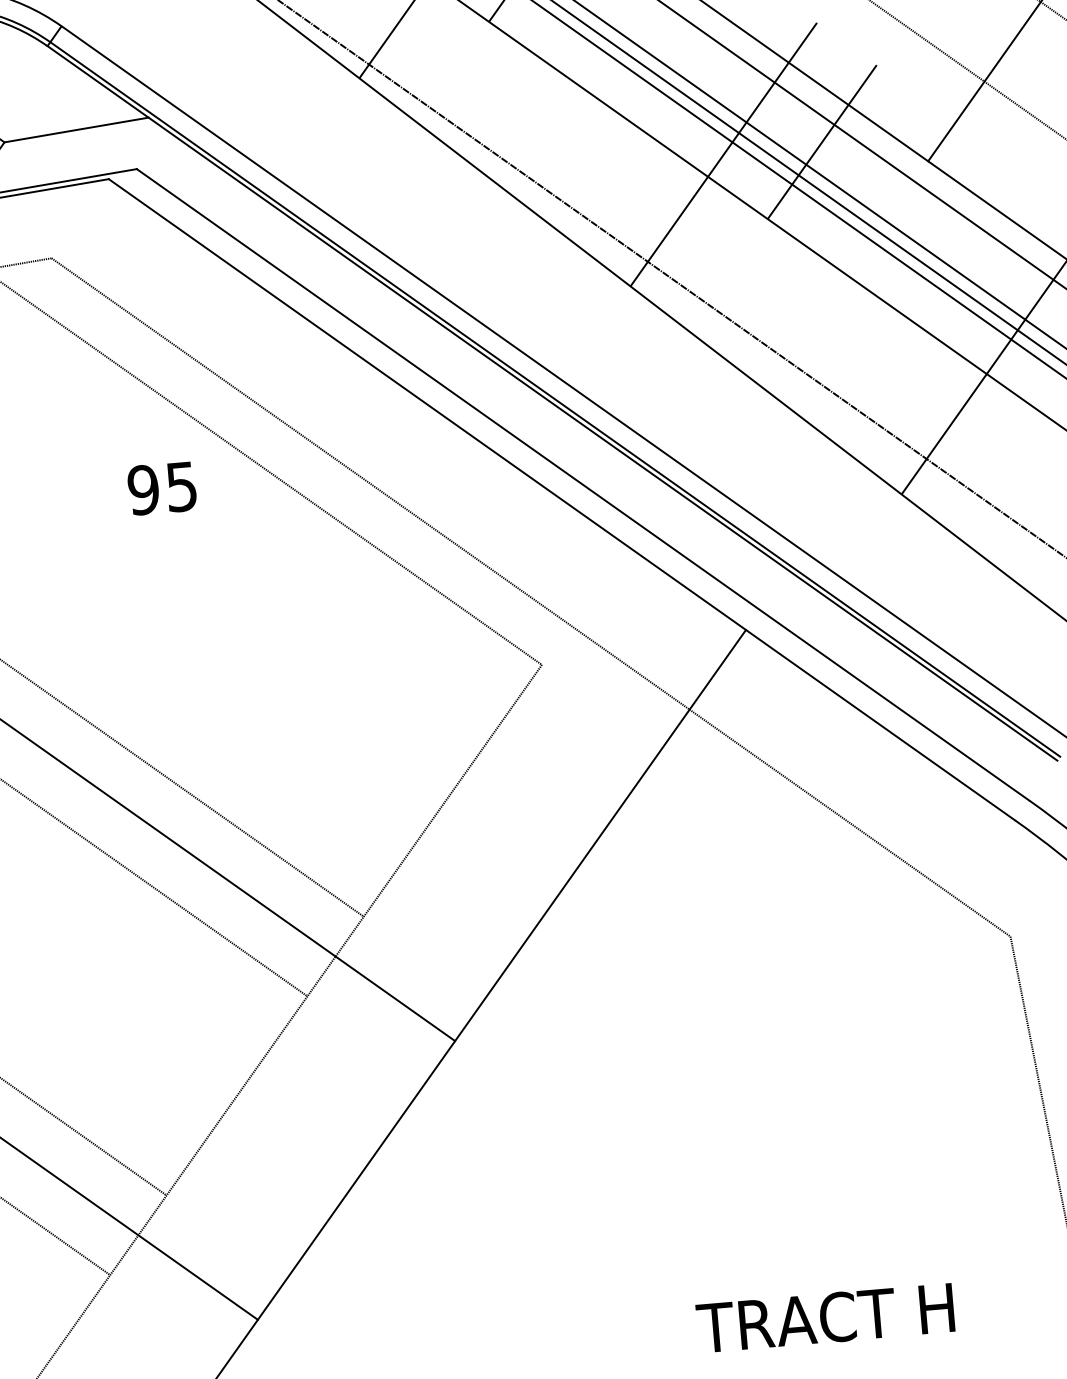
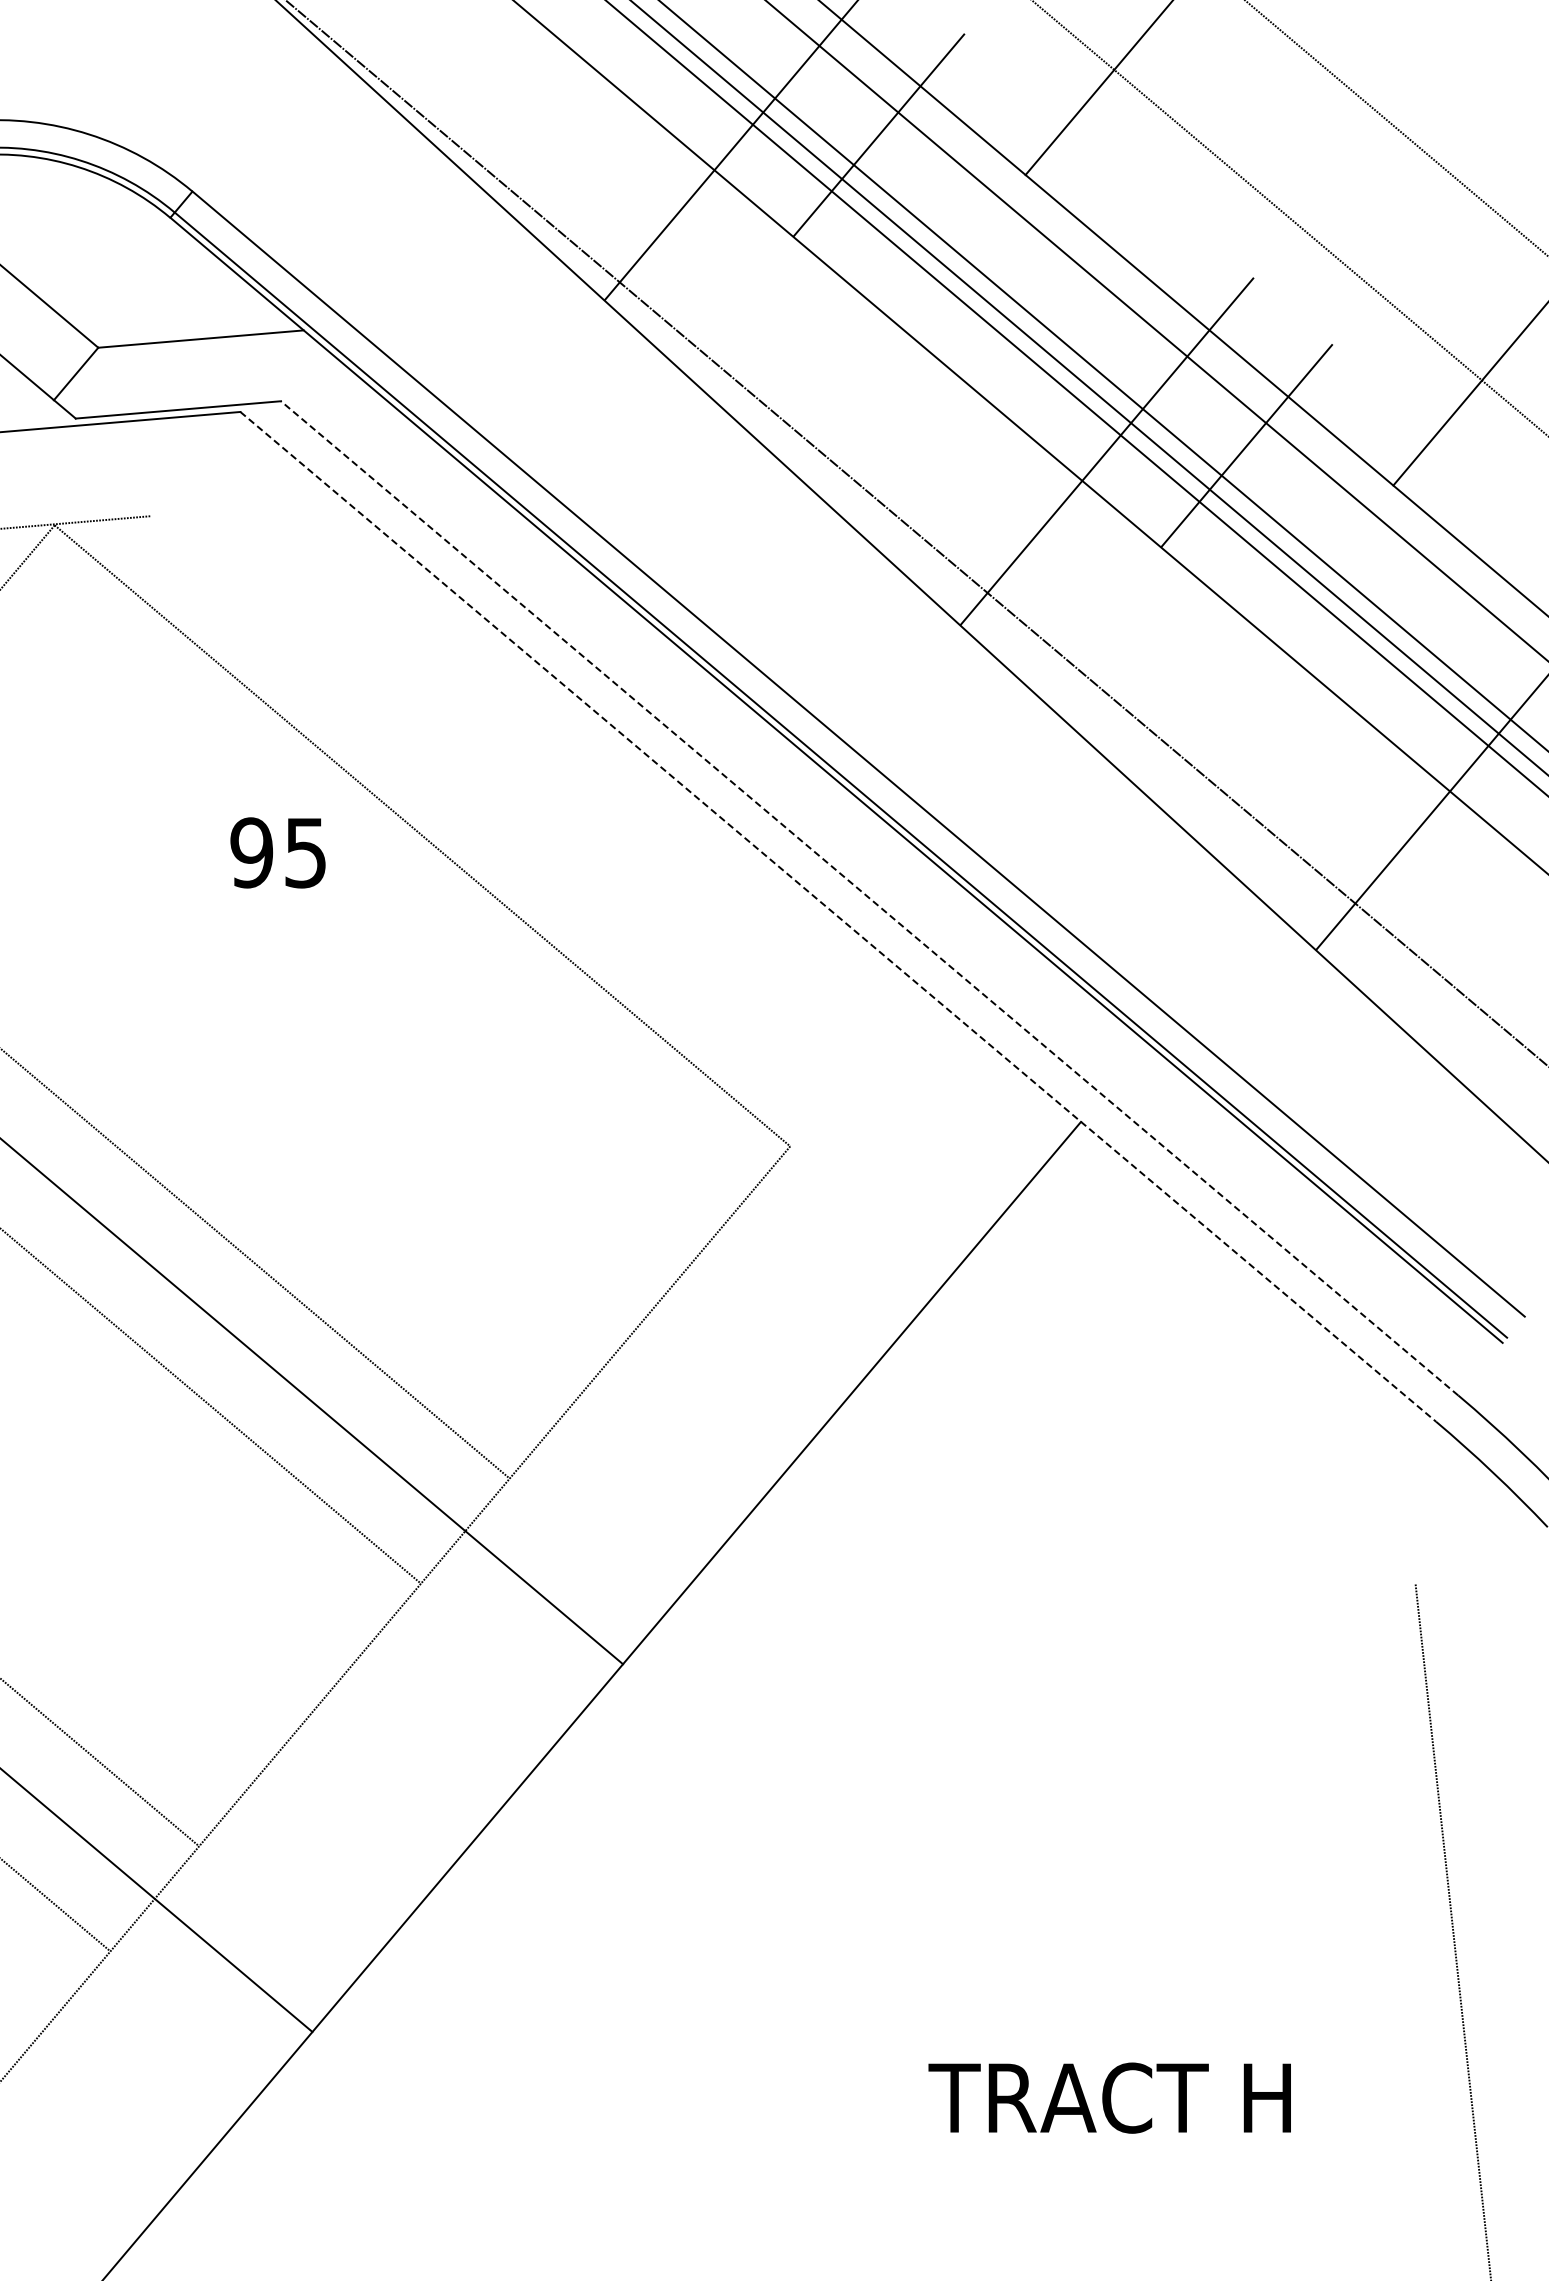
line: (582, 484) -> (869, 898), solid -> dashed
line: (562, 499) -> (838, 916), solid -> dashed
line: (530, 597) -> (782, 1050), removed

